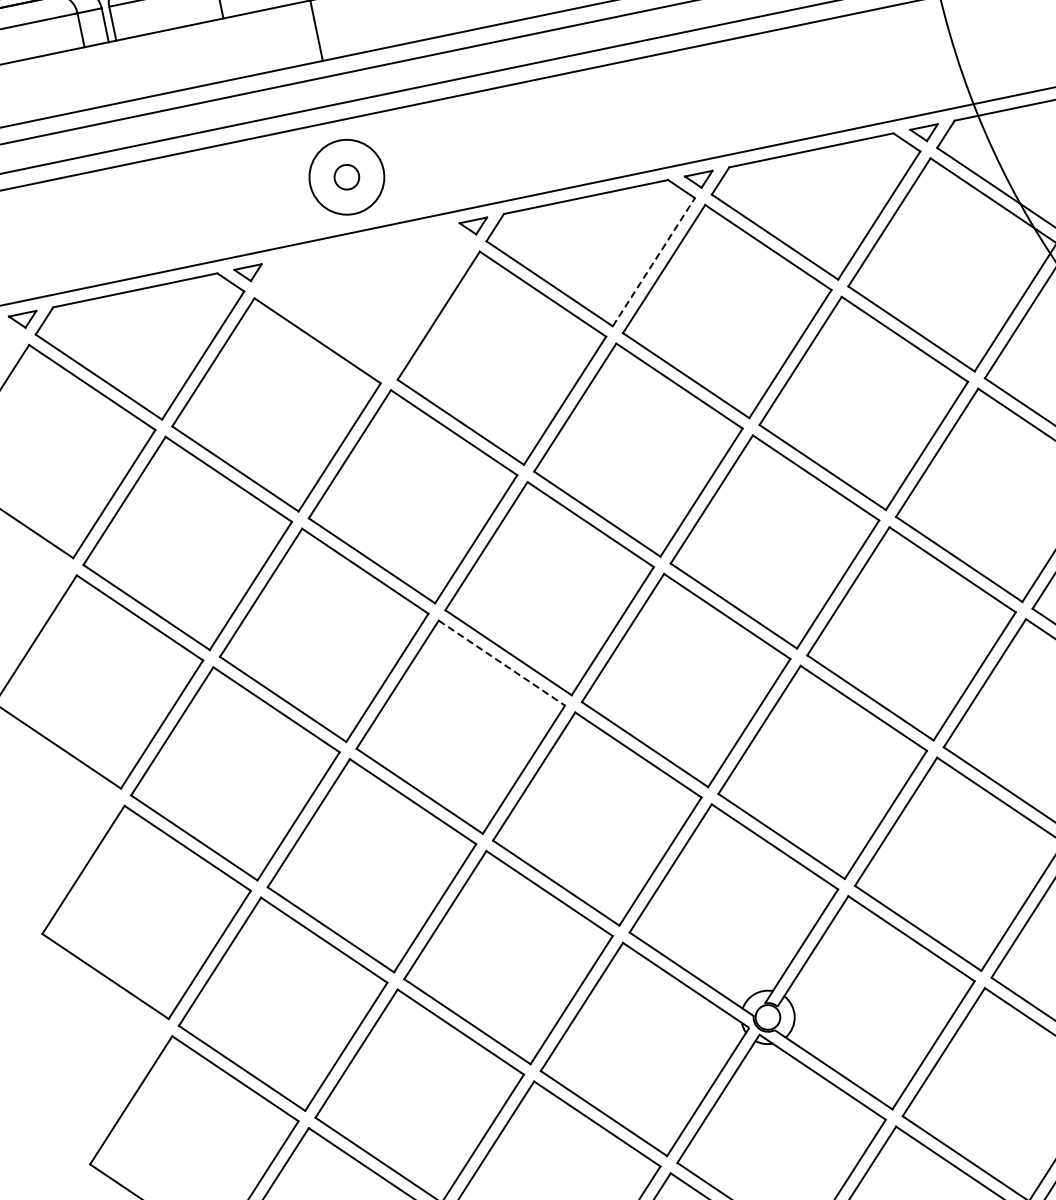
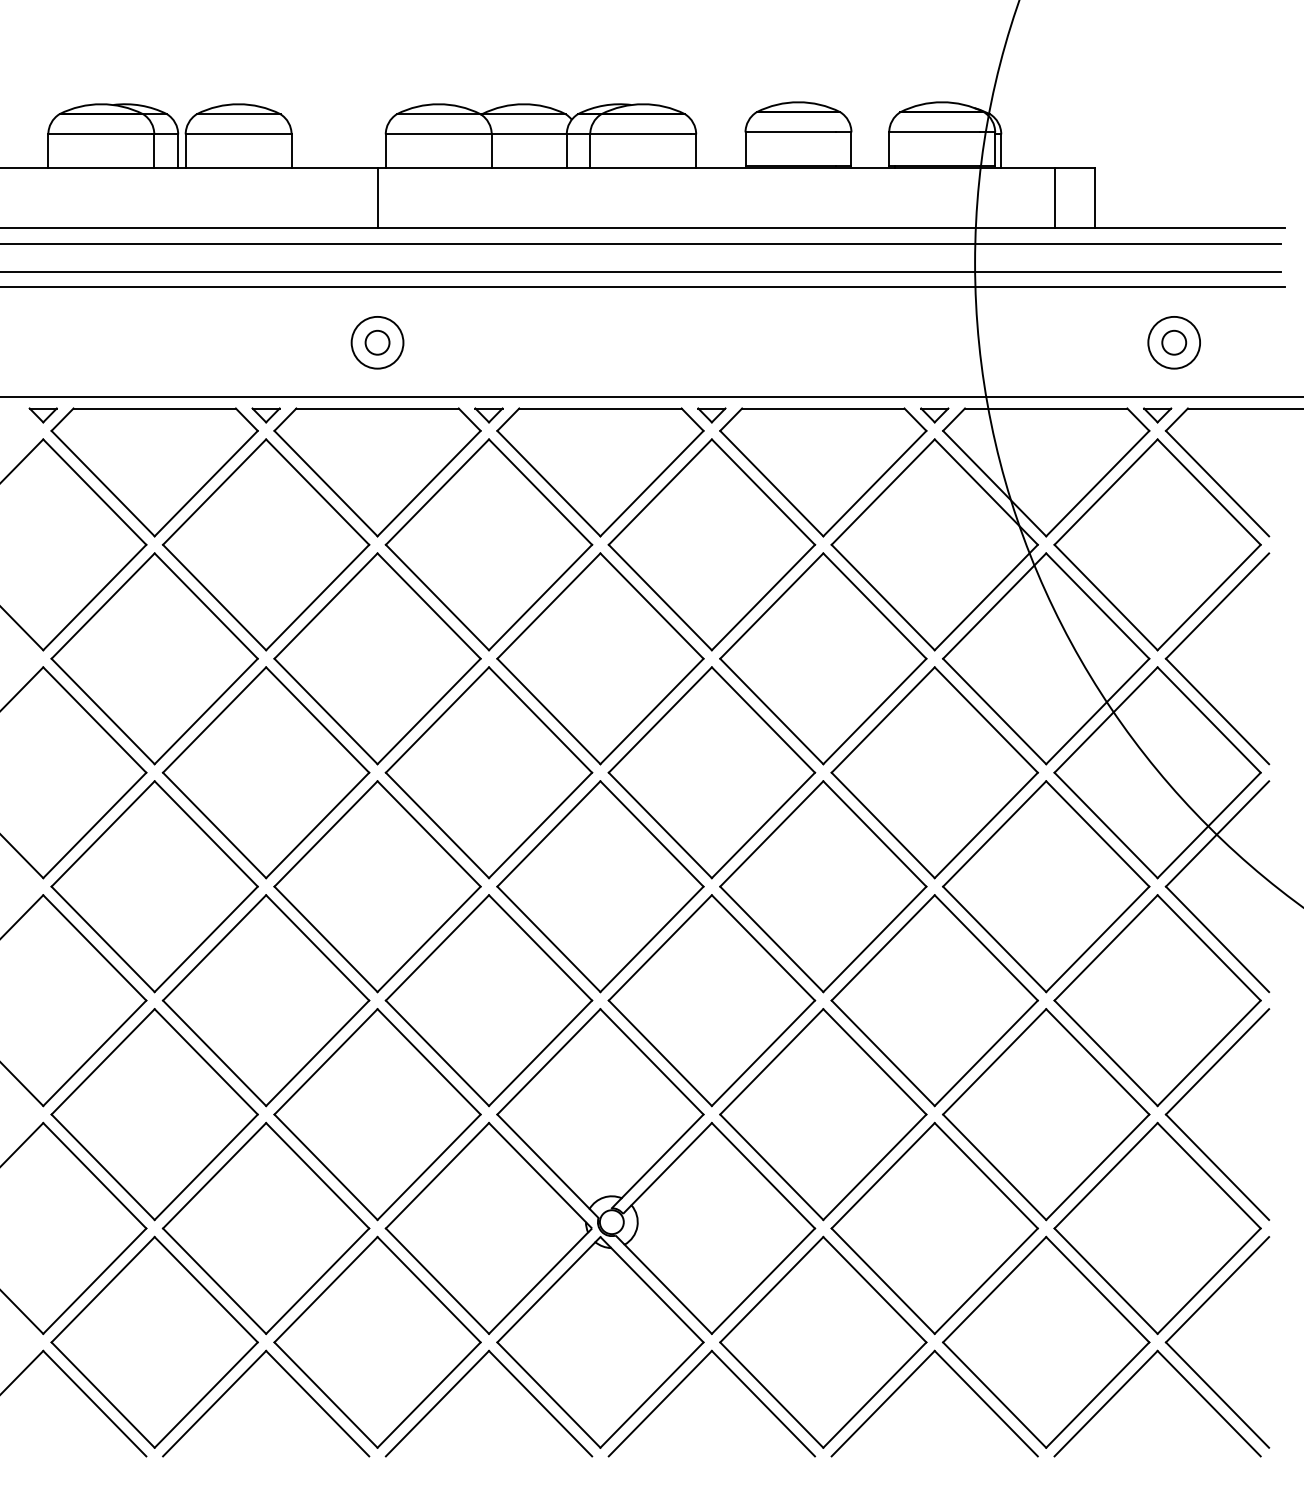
circle: (346, 176) -> (377, 342), size x0.71
line: (653, 262) -> (651, 483), dashed -> solid
part: (374, 308) -> (377, 472), added
line: (502, 662) -> (429, 833), dashed -> solid

